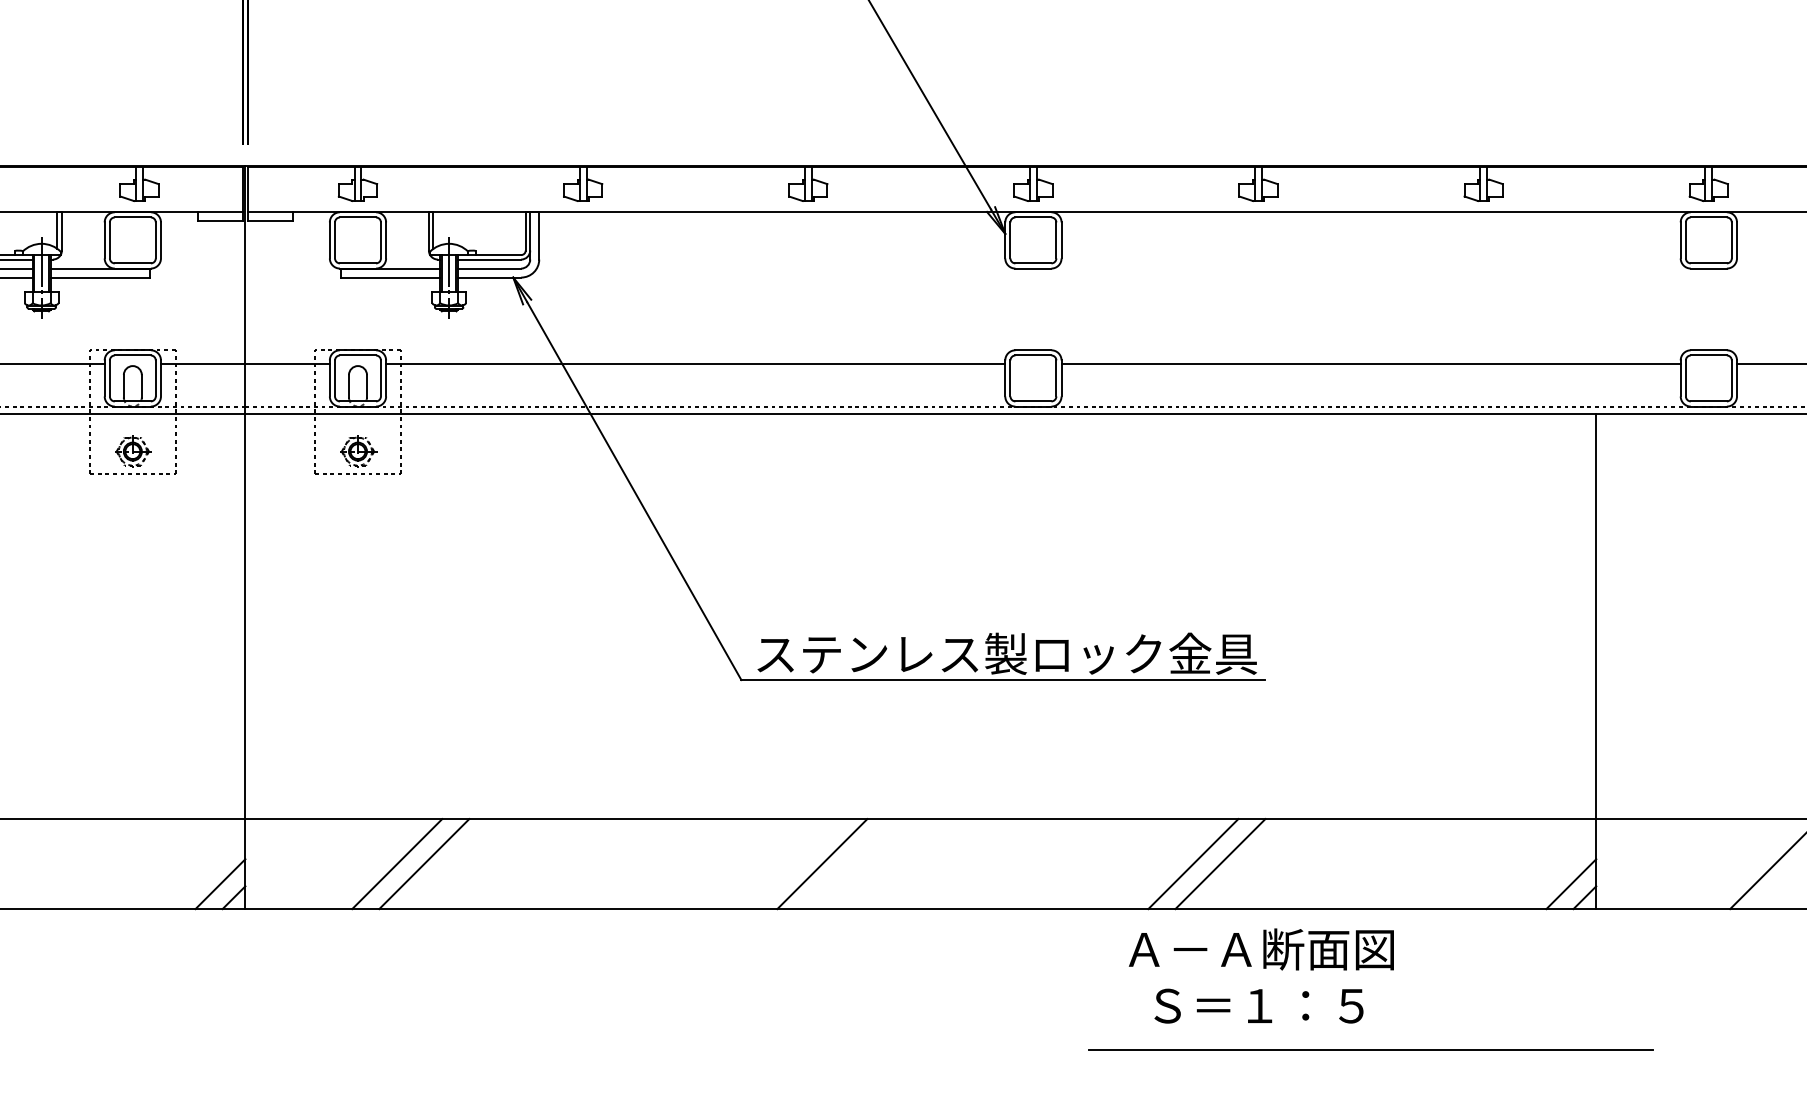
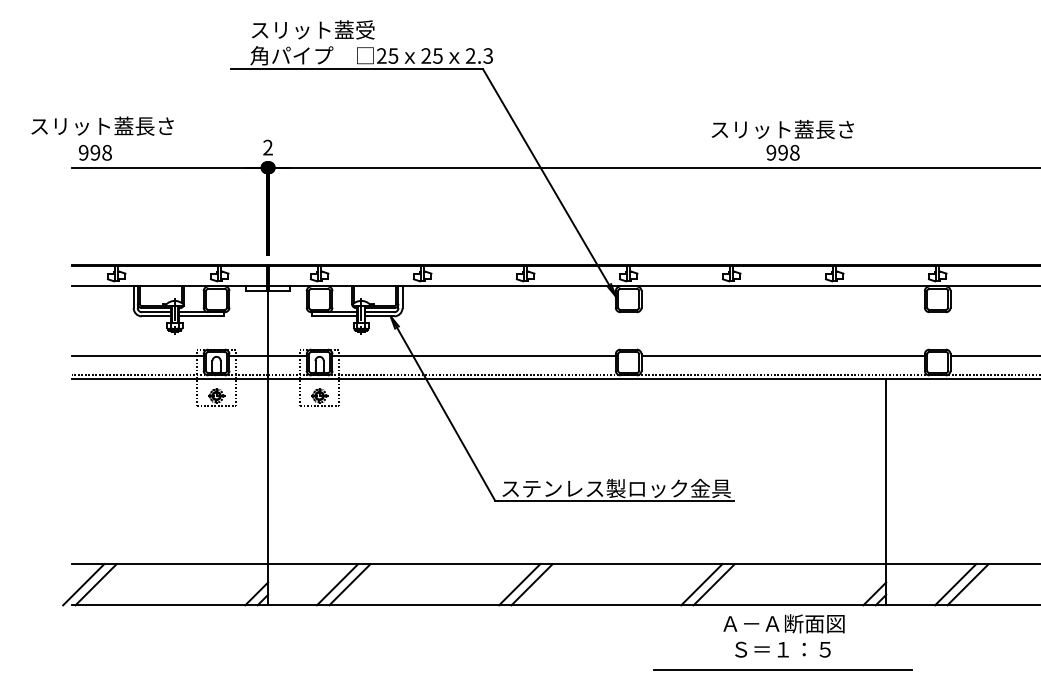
line: (794, 863) -> (519, 584), added
line: (1747, 863) -> (955, 584), added
text: (1260, 975) -> (783, 635), moved

